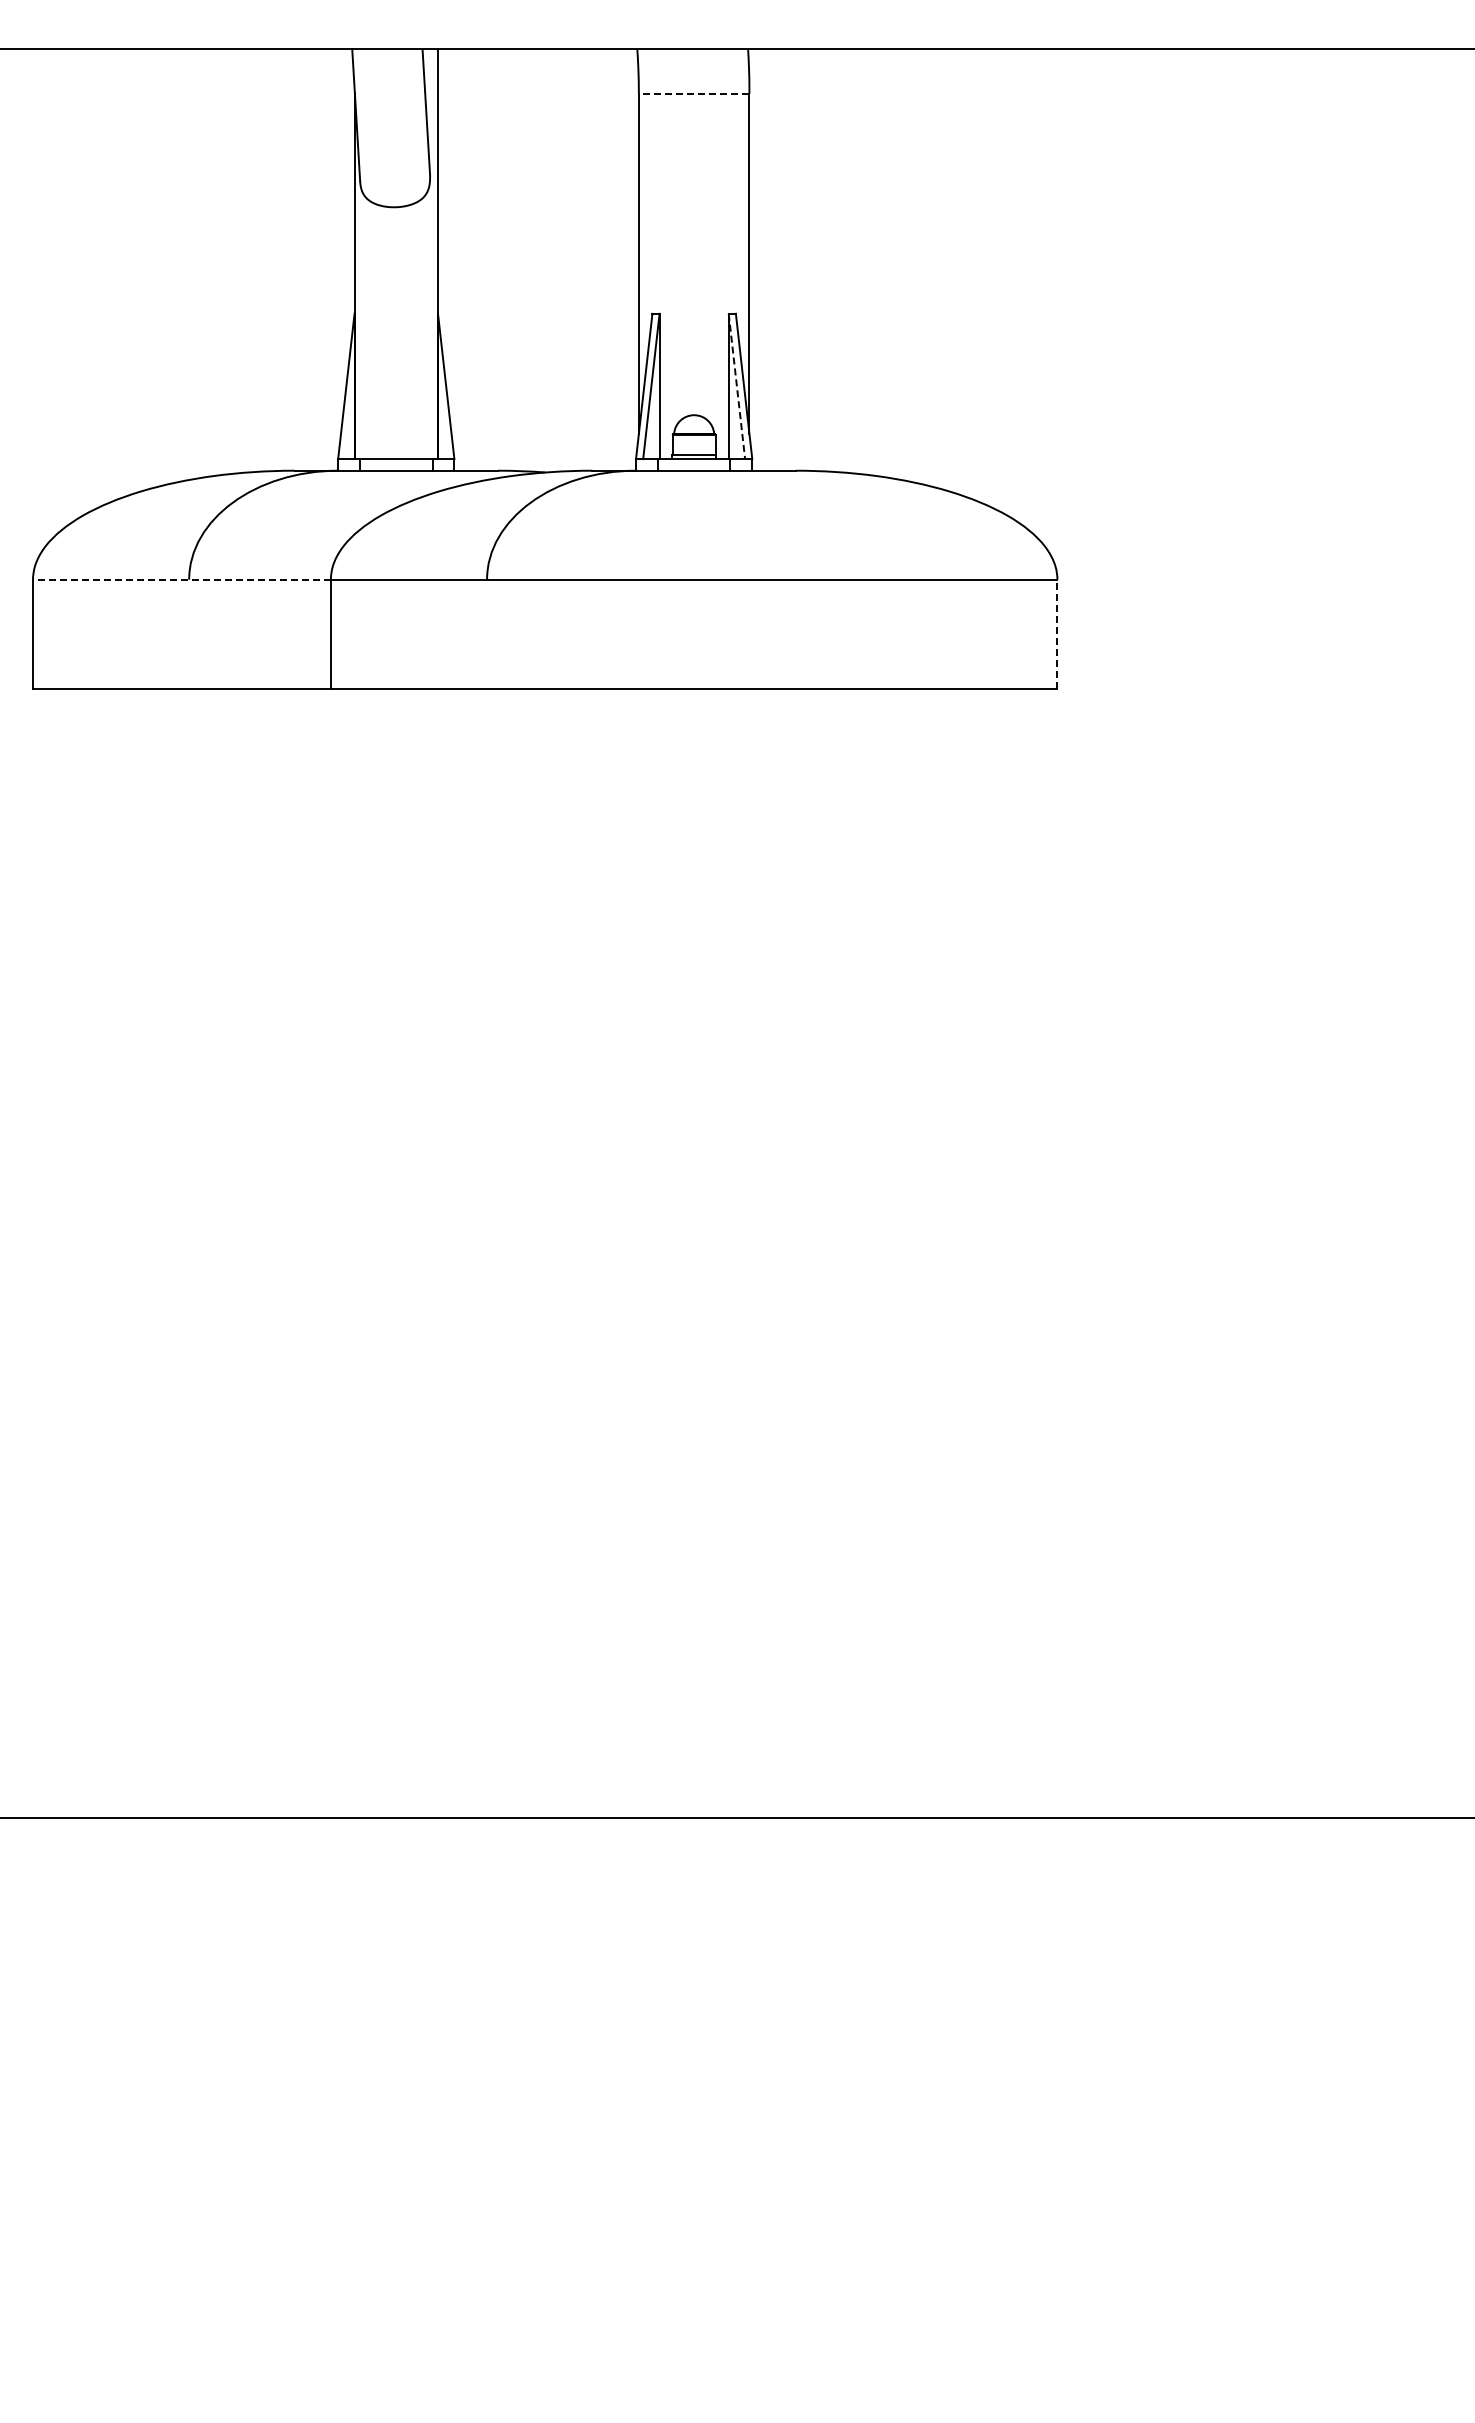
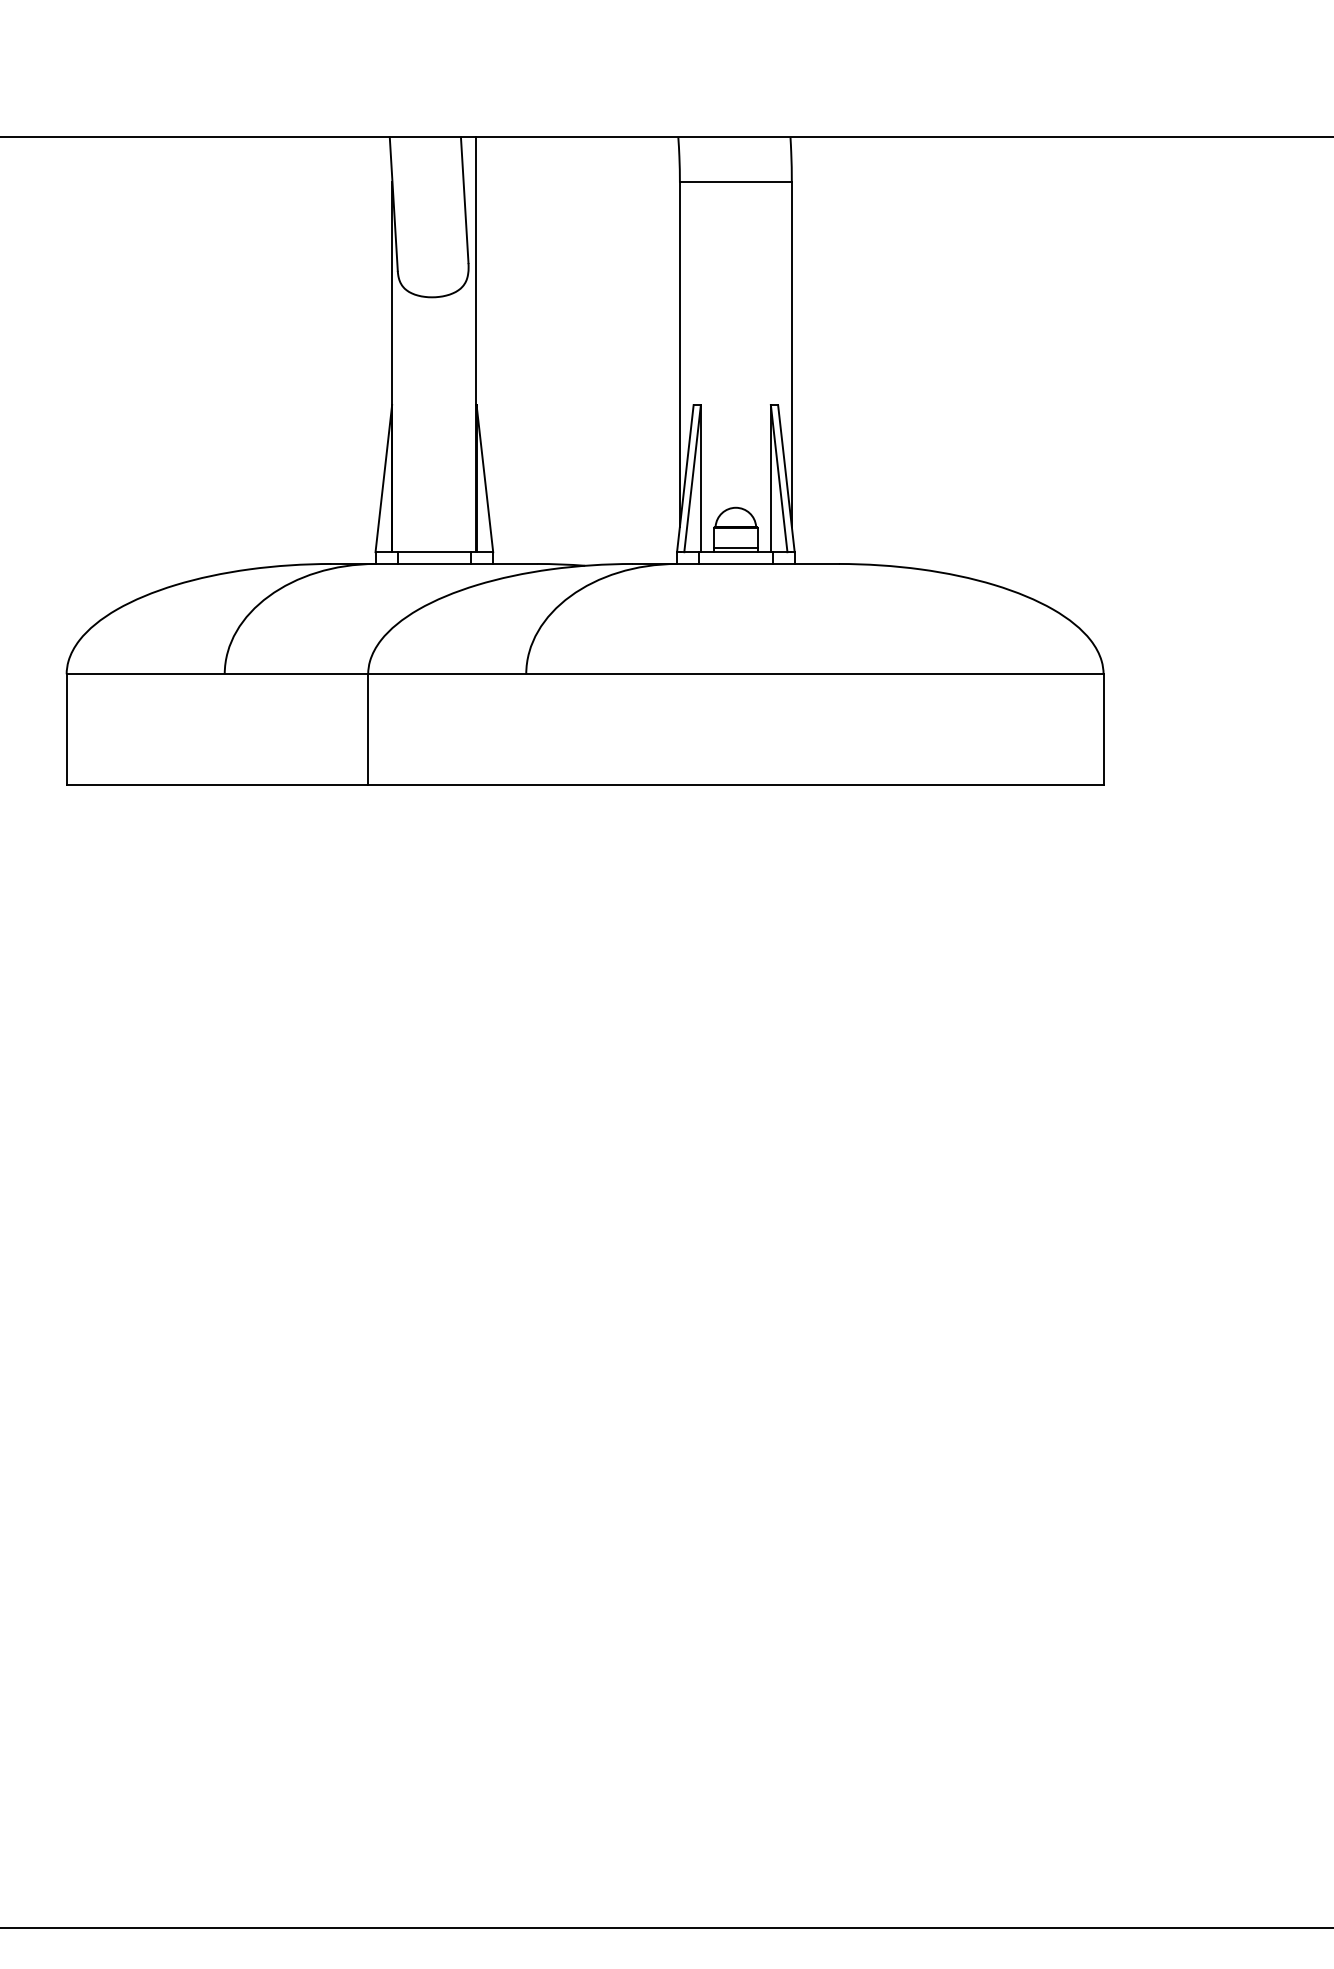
line: (693, 93) -> (735, 182), dashed -> solid
line: (736, 386) -> (778, 478), dashed -> solid
line: (181, 579) -> (216, 674), dashed -> solid
line: (1057, 633) -> (1103, 728), dashed -> solid

